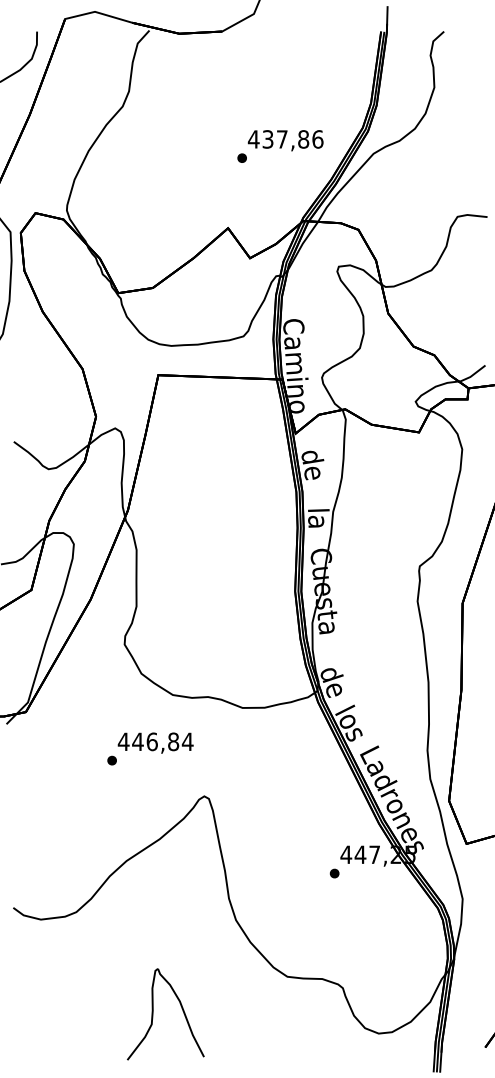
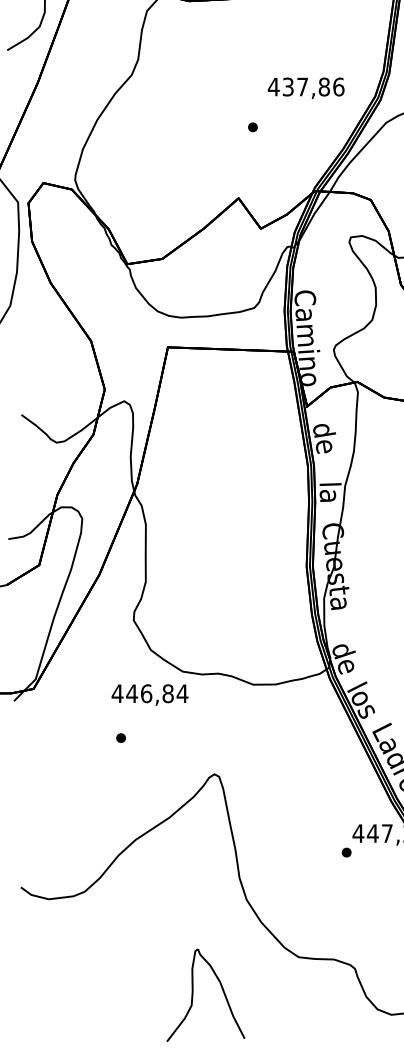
text: (285, 140) -> (305, 88), moved
text: (155, 742) -> (149, 694), moved
part: (153, 1014) -> (193, 995), moved

